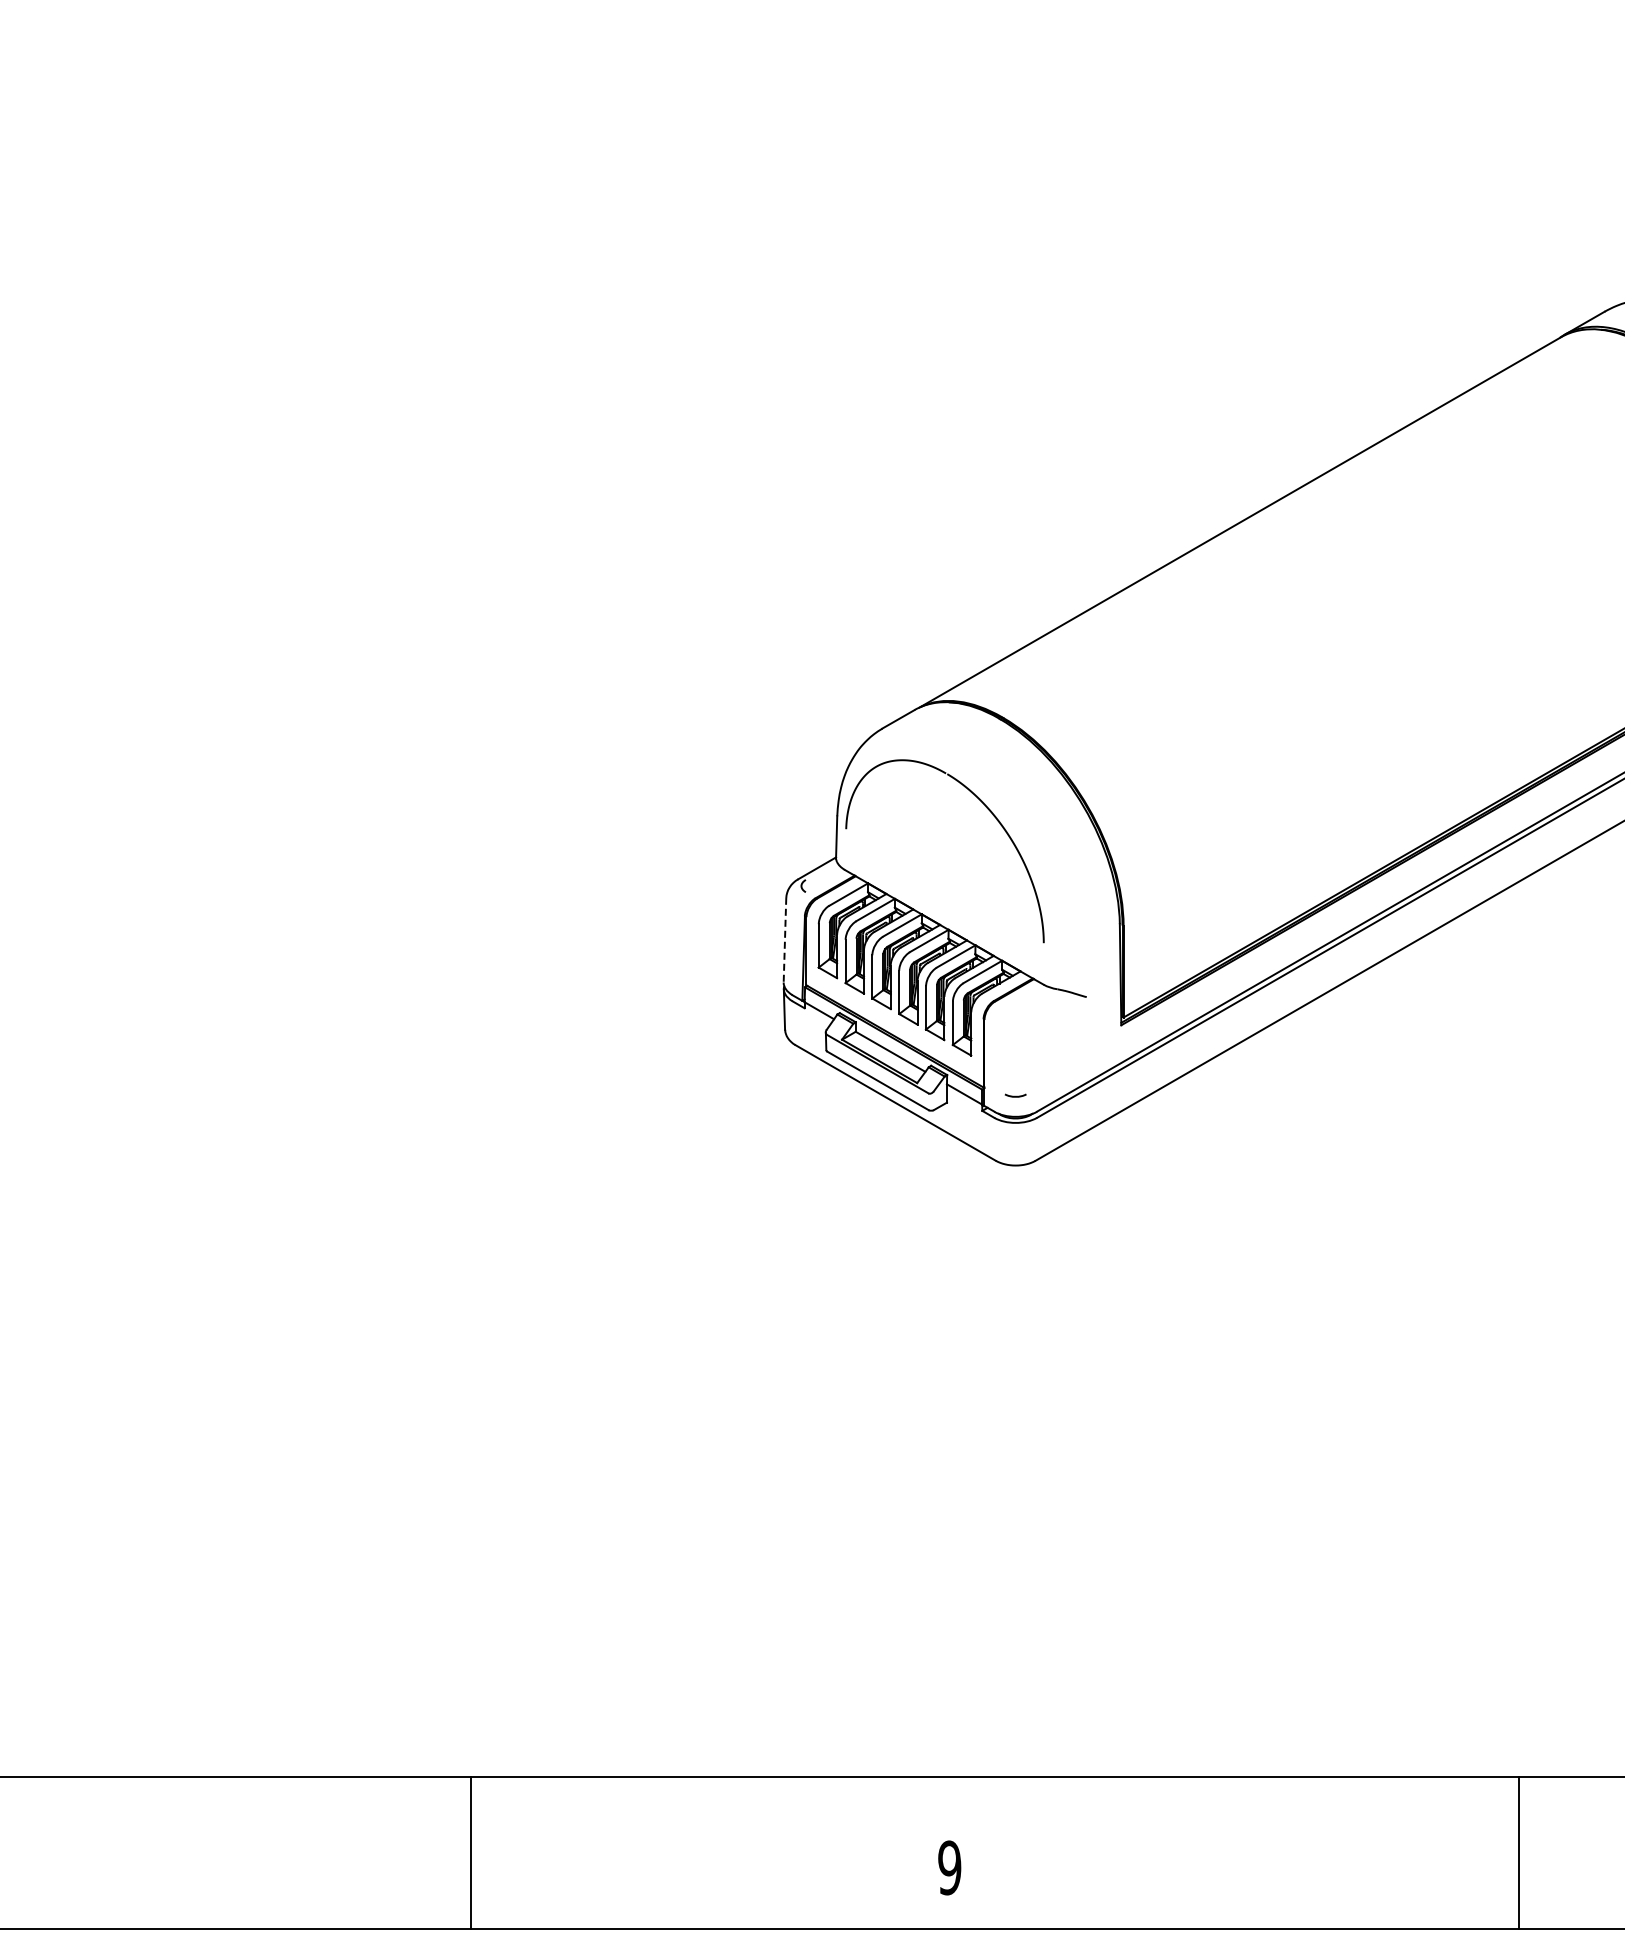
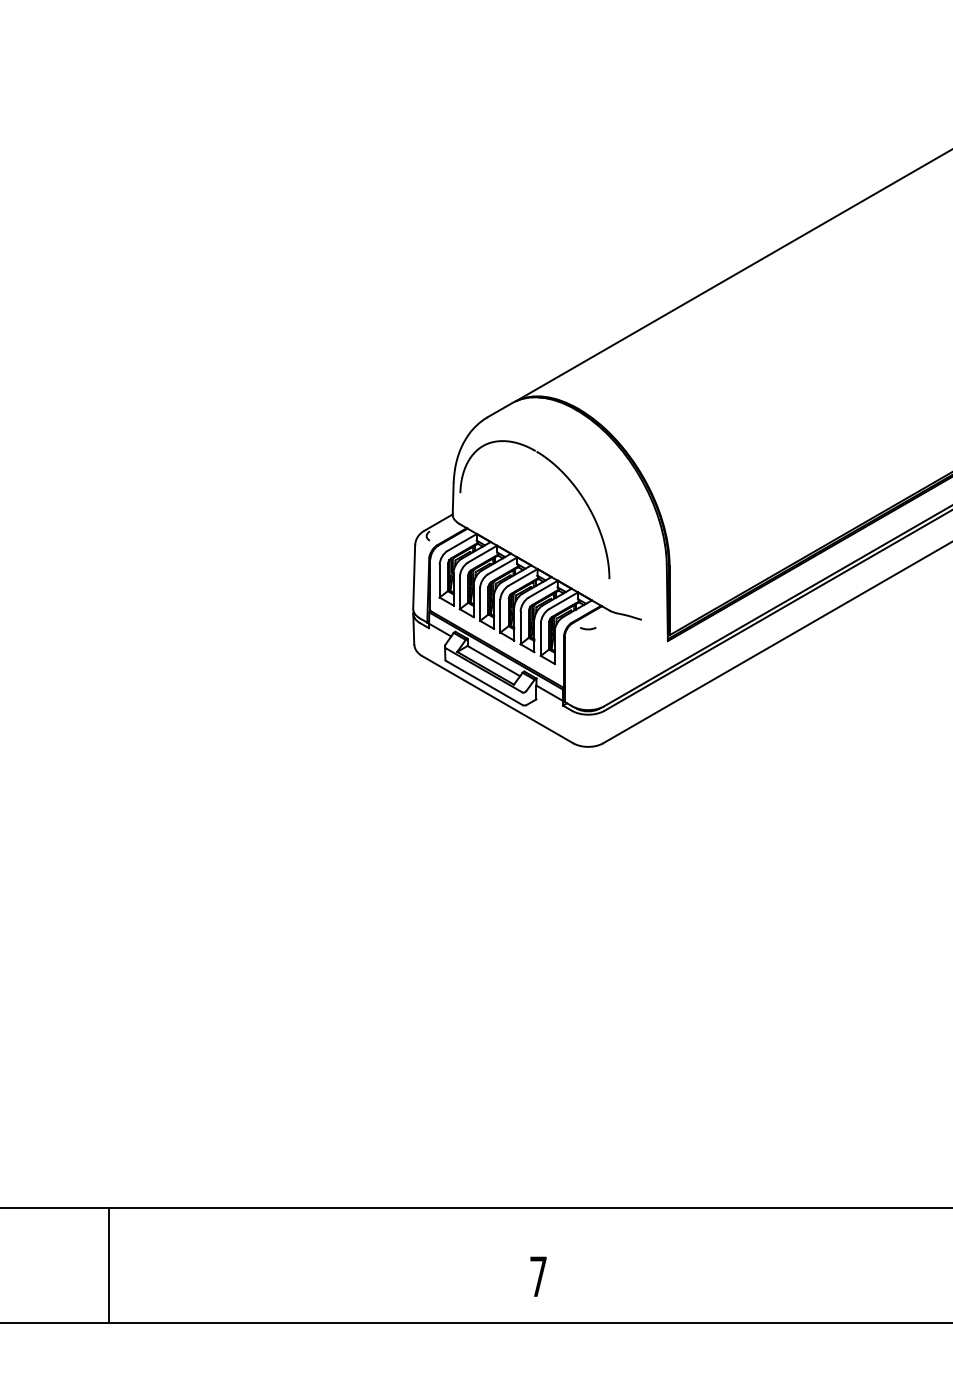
line: (784, 940) -> (413, 577), dashed -> solid
curve: (1015, 1095) -> (588, 628), moved
line: (471, 1853) -> (109, 1265), moved
text: (949, 1867) -> (538, 1276), 9 -> 7

